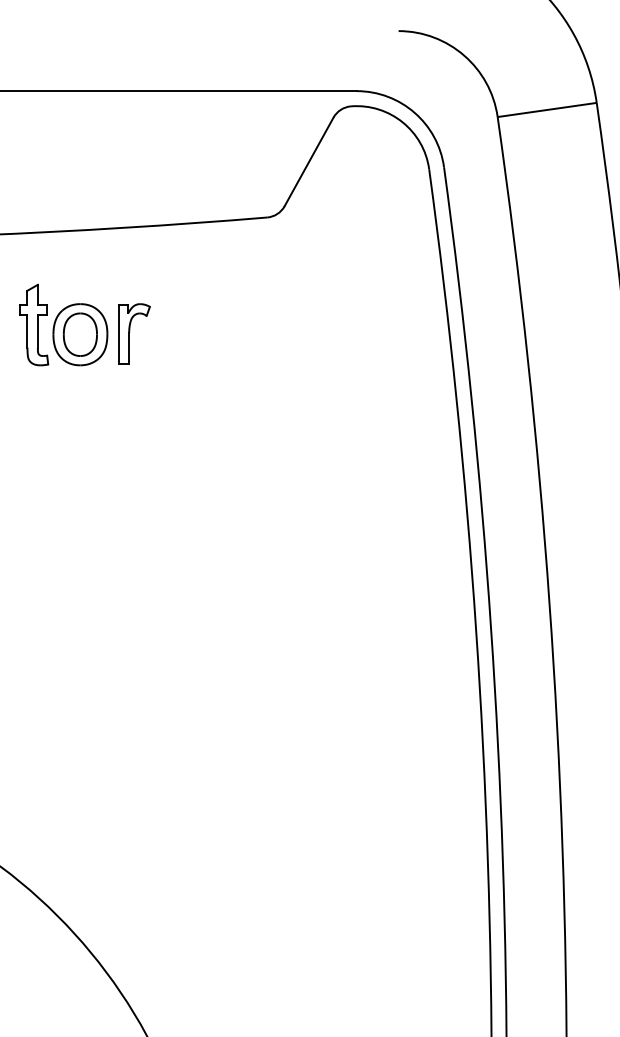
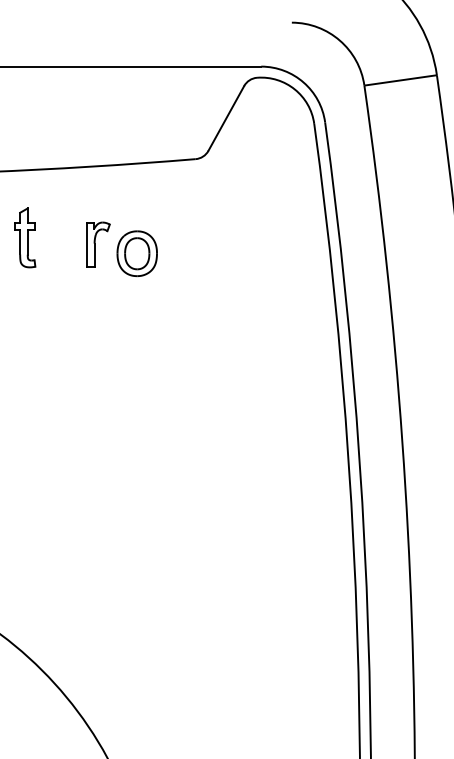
part: (80, 334) -> (137, 253), moved

